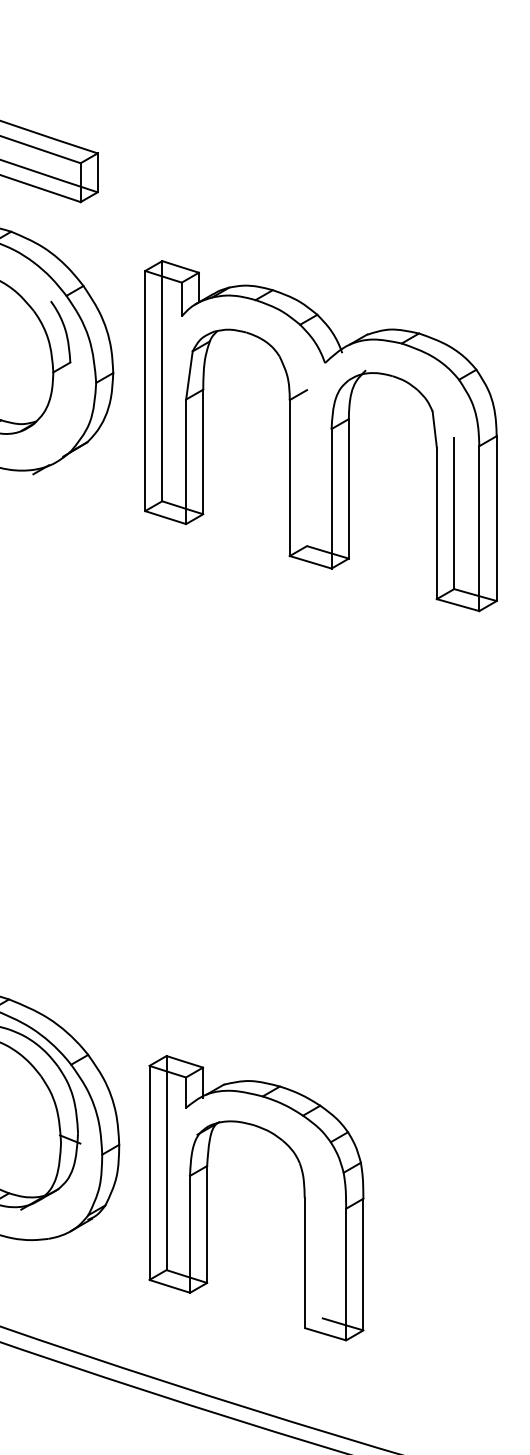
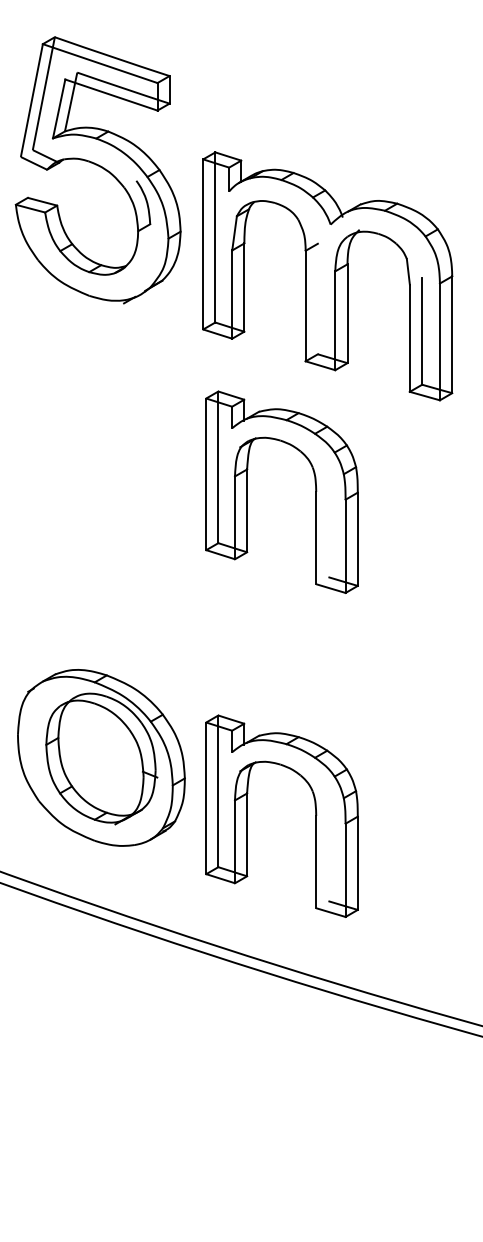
part: (207, 739) -> (247, 491), added

